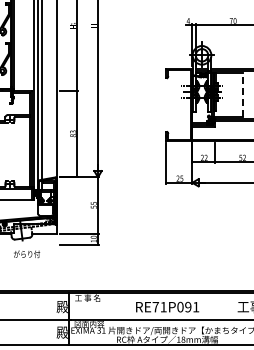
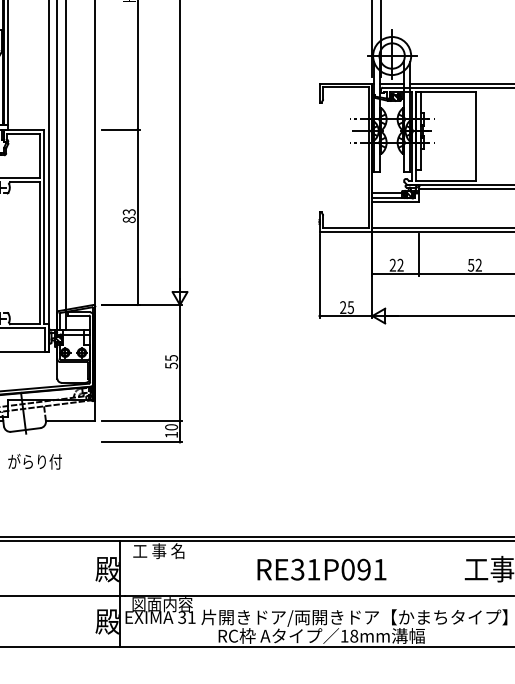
line: (243, 94) -> (476, 135), dashed -> solid
text: (155, 306) -> (297, 568), RE71P091 -> RE31P091

